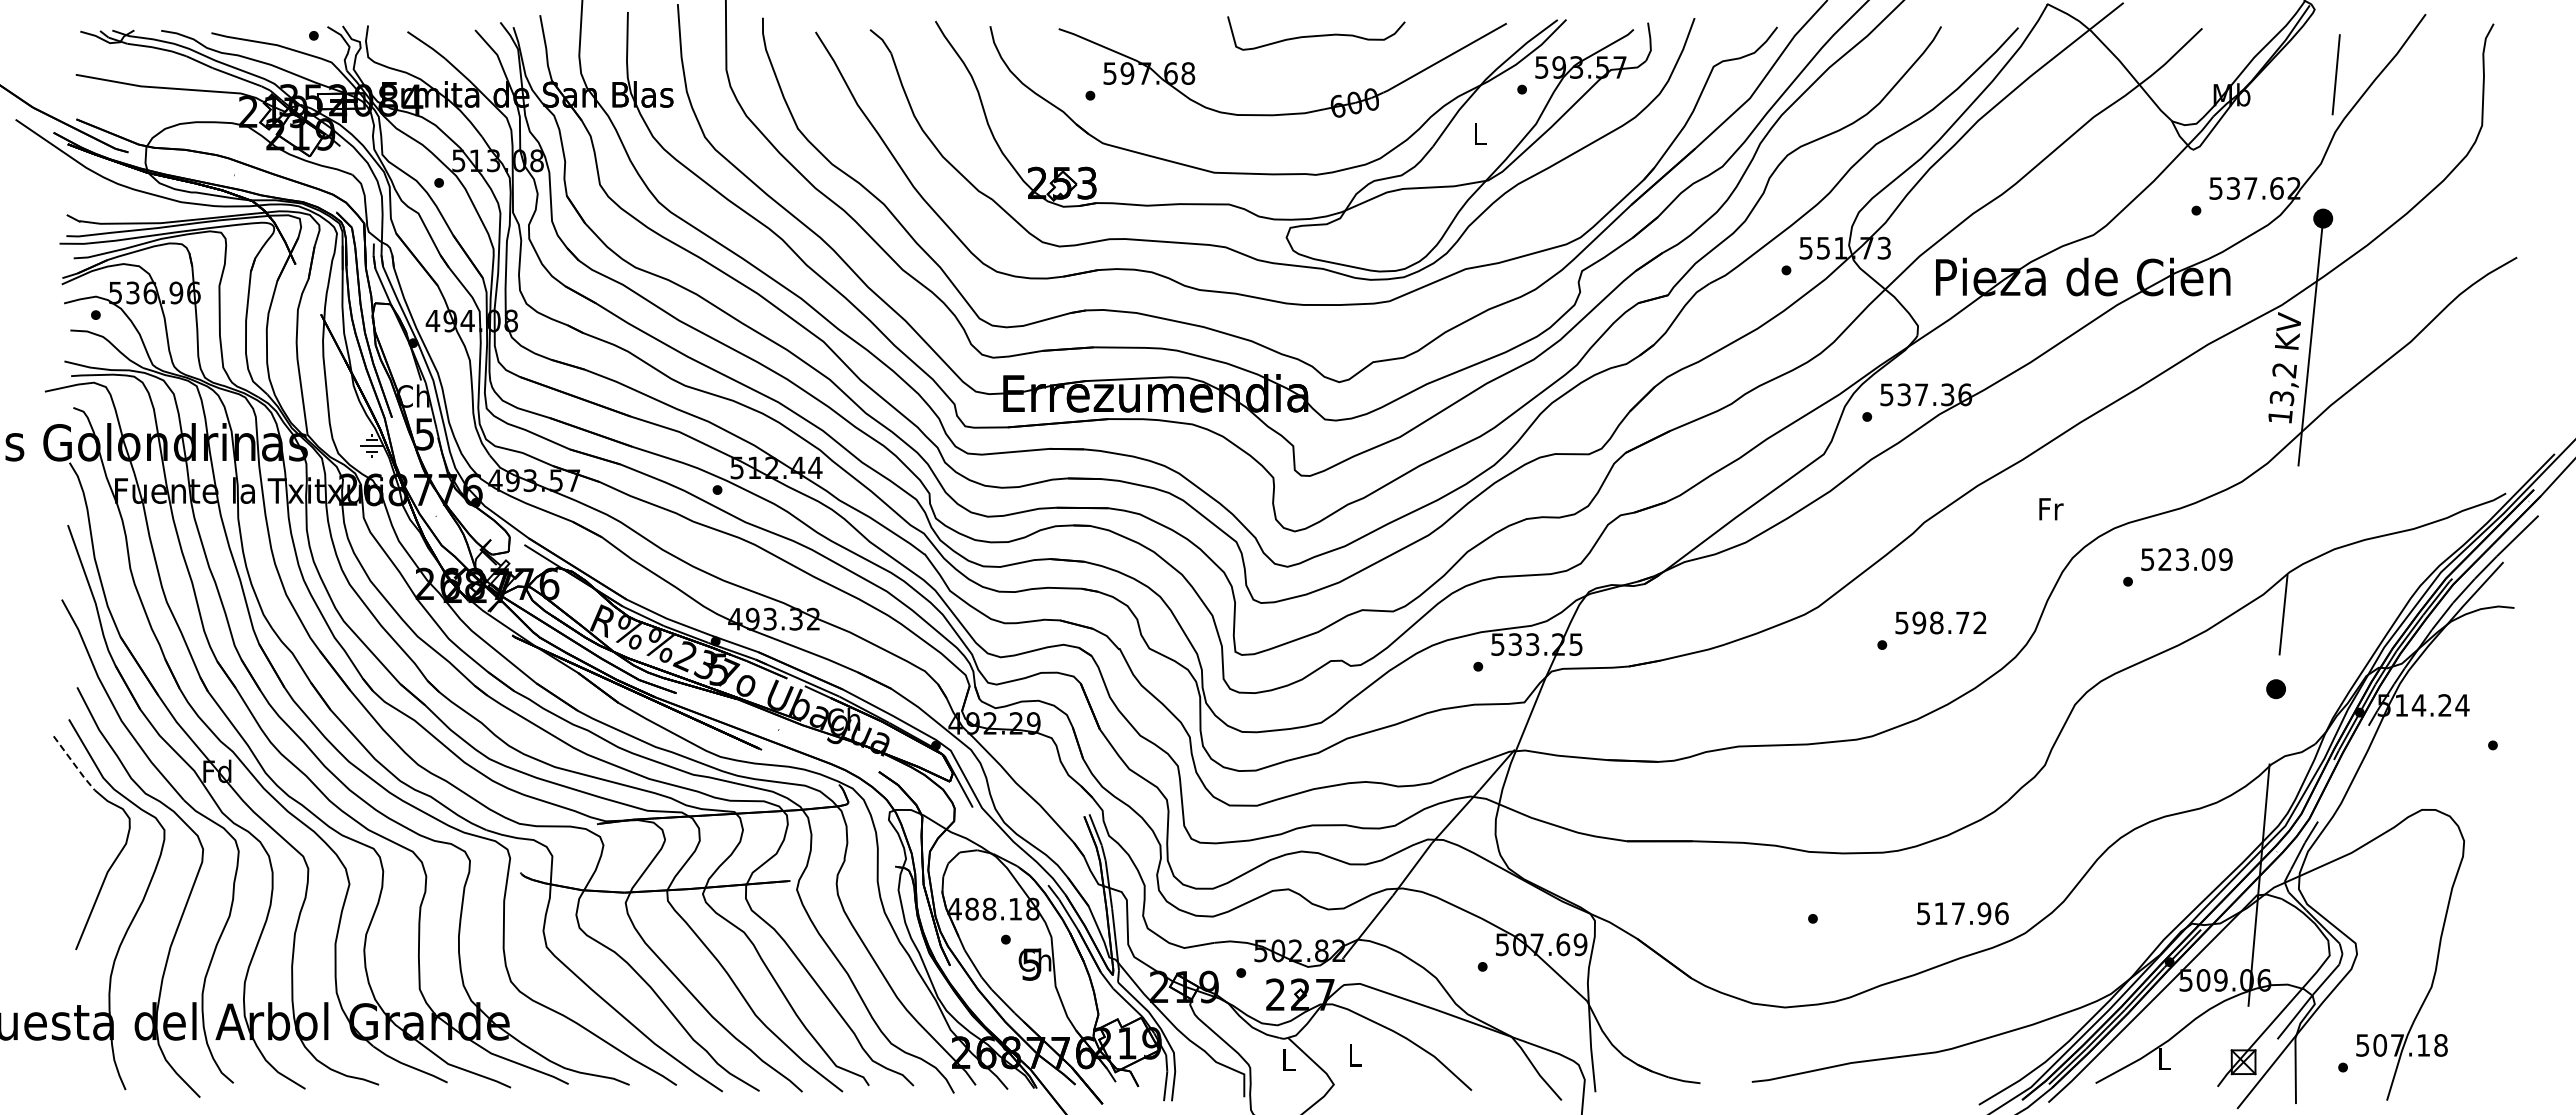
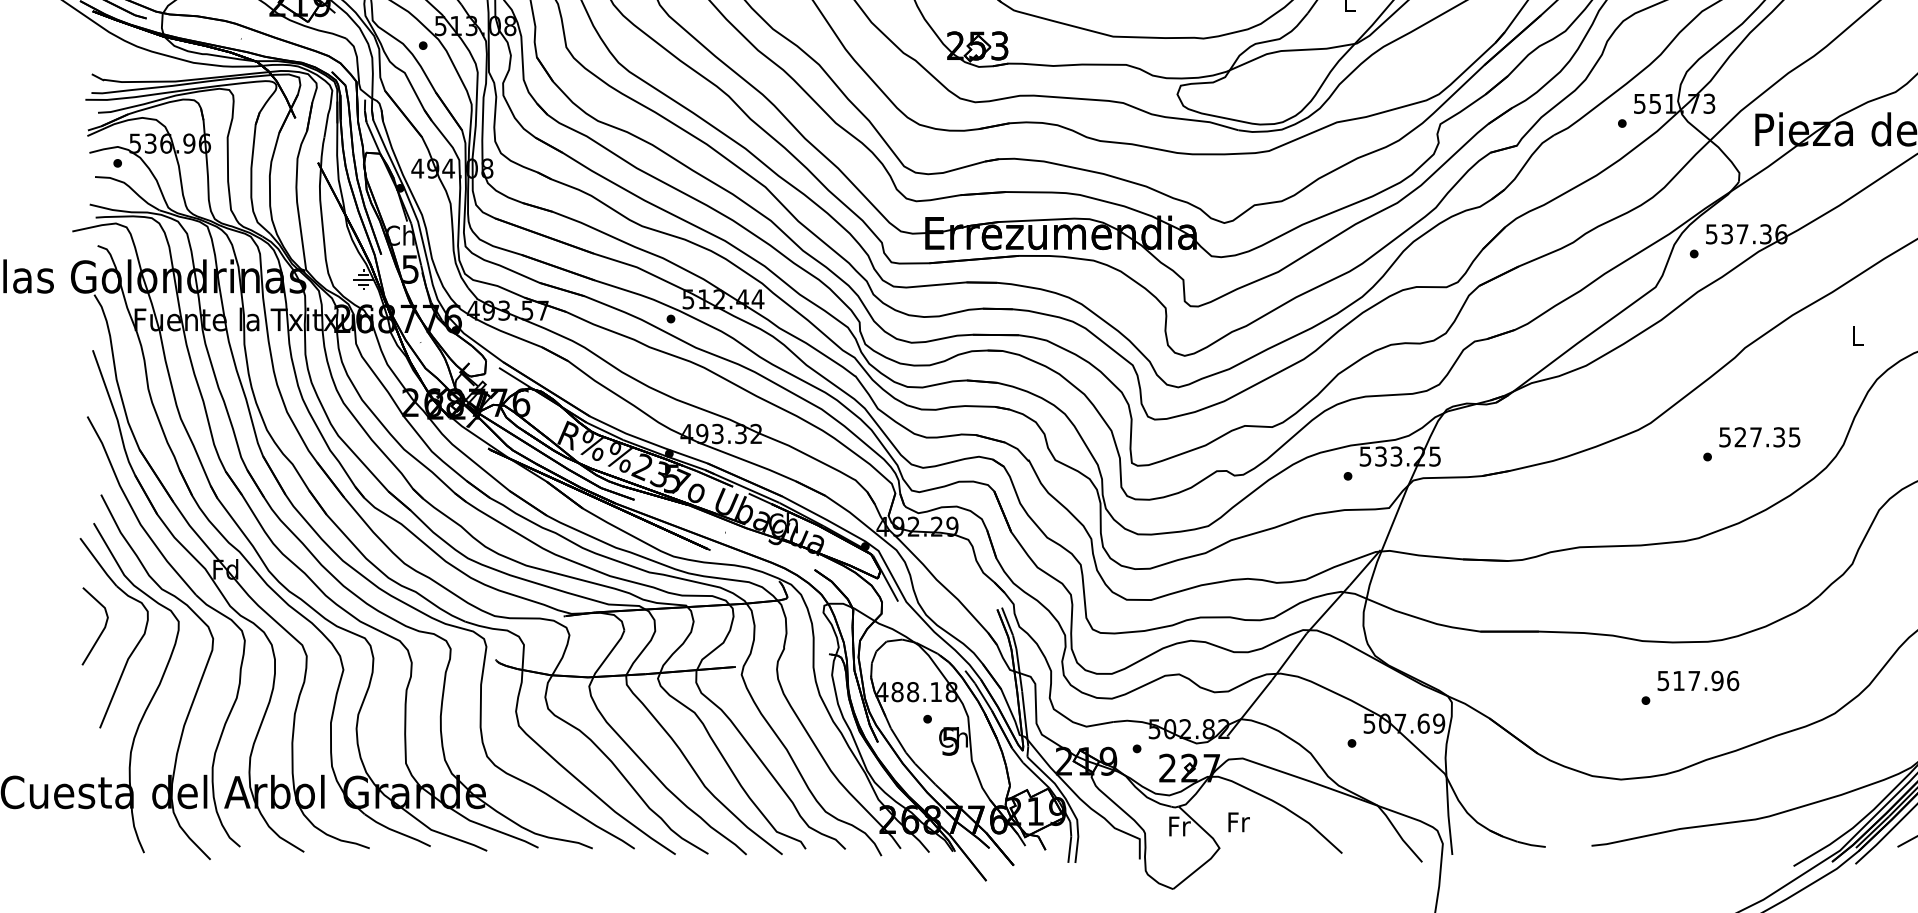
text: (2051, 509) -> (1858, 336), Fr -> L
text: (1949, 622) -> (1767, 436), 598.72 -> 527.35
line: (74, 764) -> (98, 563), dashed -> solid
line: (78, 839) -> (102, 630), added
text: (1962, 913) -> (1698, 680), moved
text: (1355, 1055) -> (1238, 822), L -> Fr
text: (1289, 1060) -> (1180, 826), L -> Fr

